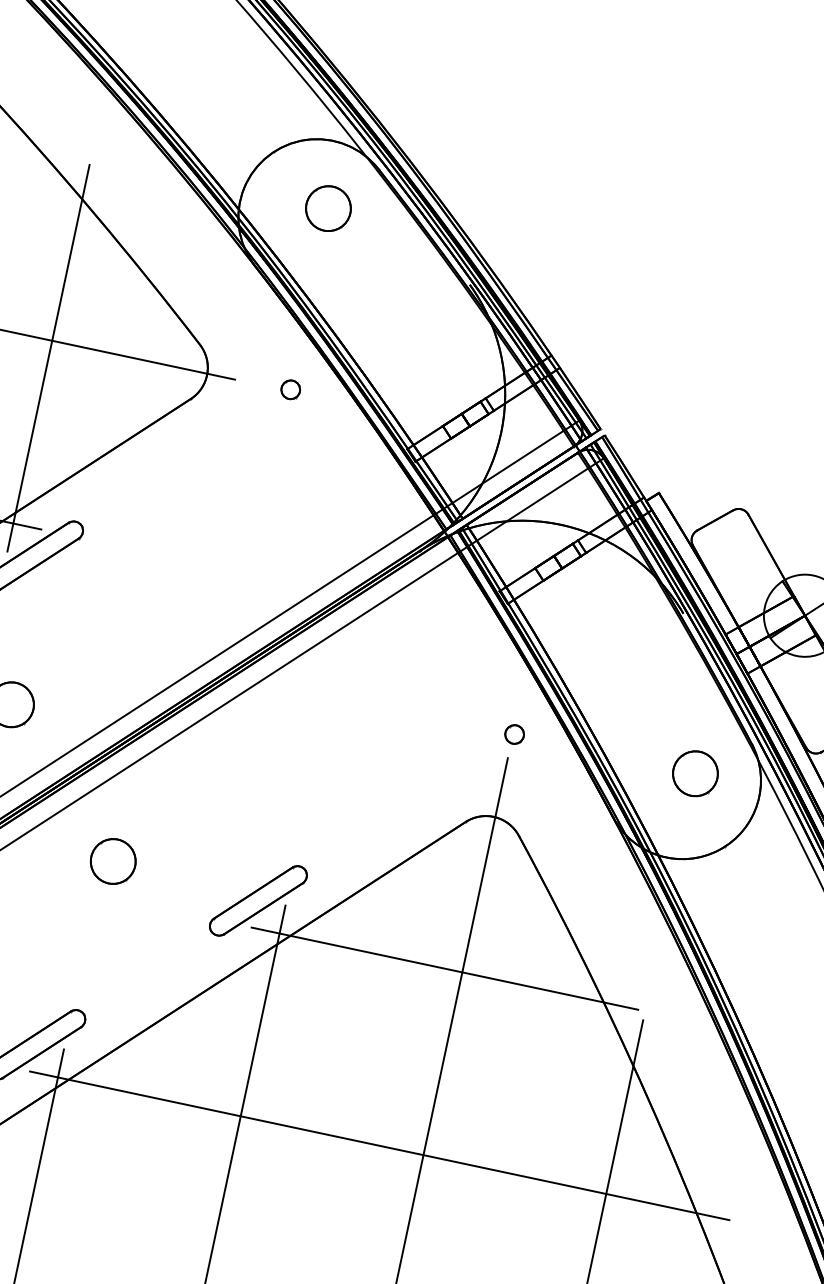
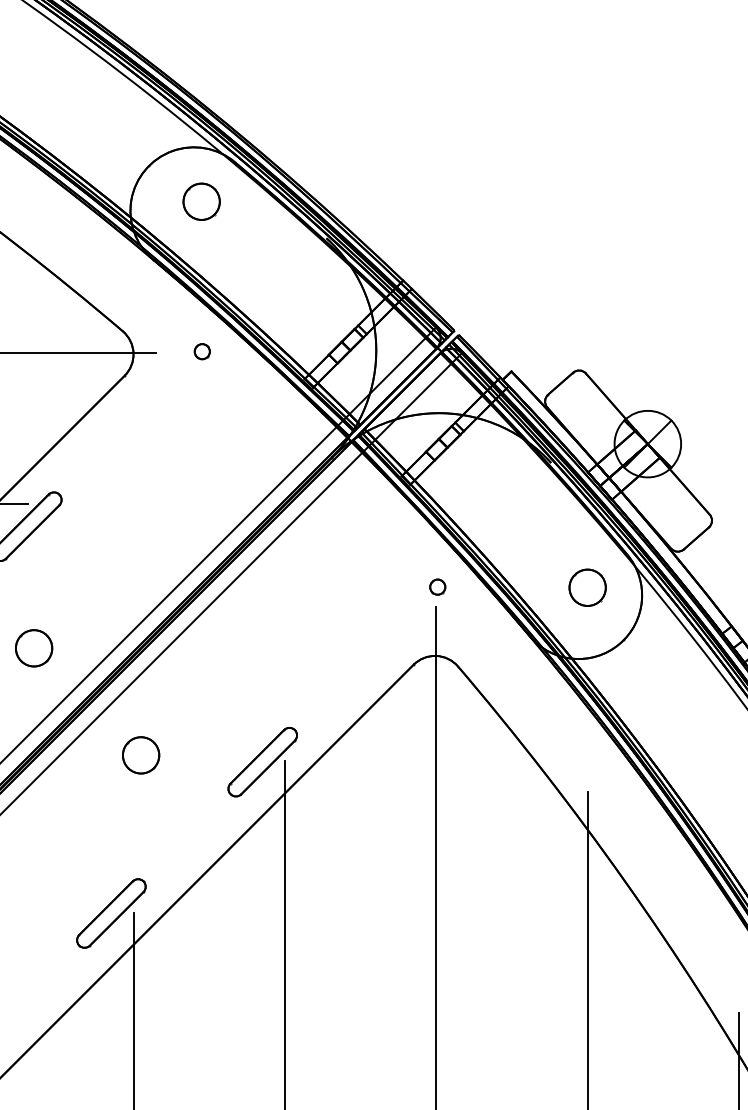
line: (49, 358) -> (5, 367), removed
line: (444, 968) -> (421, 784), removed
line: (379, 1145) -> (399, 935), removed

